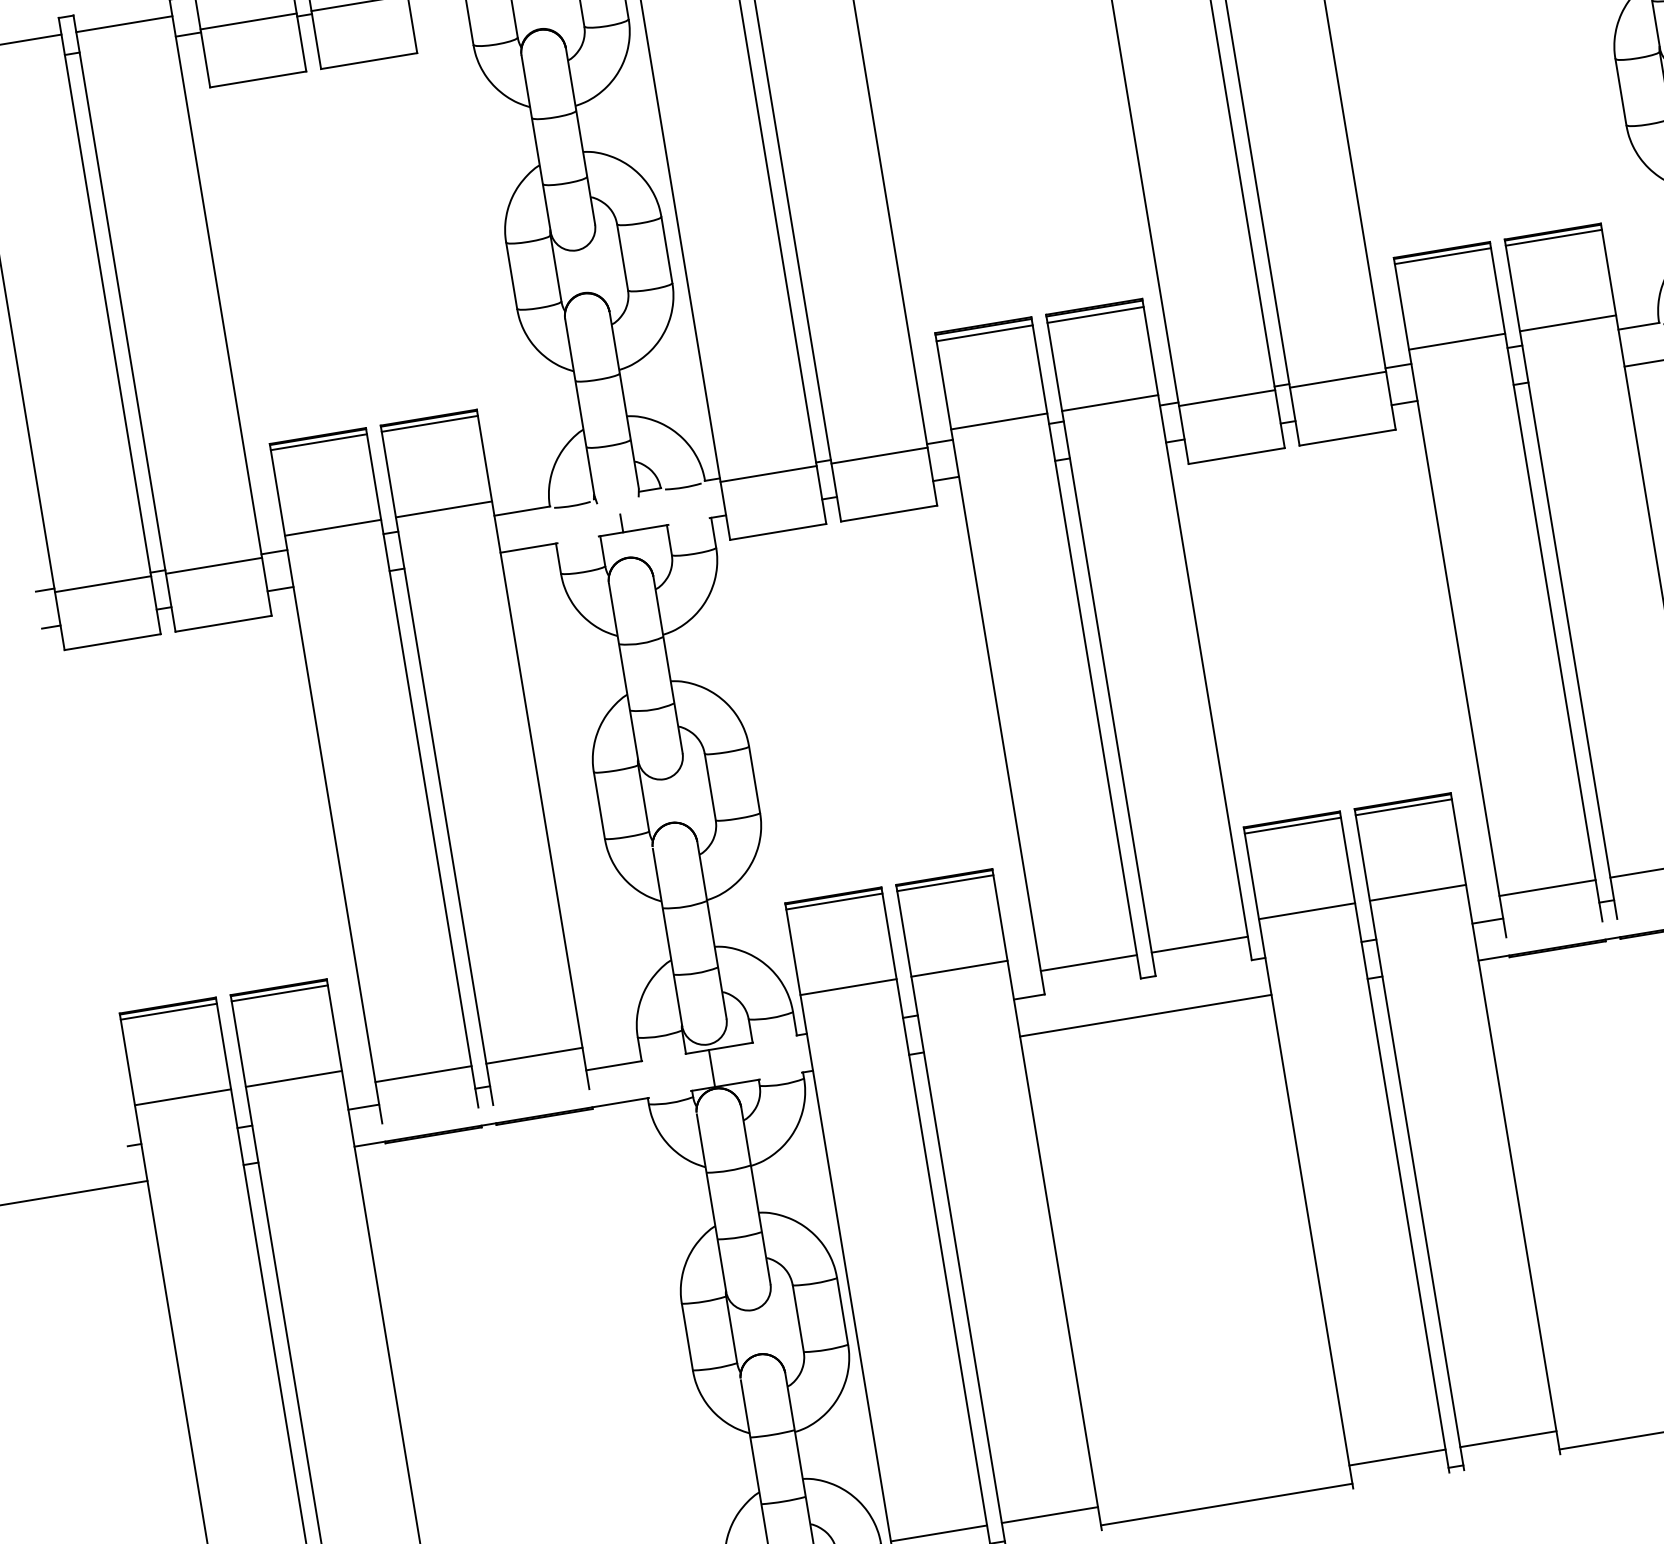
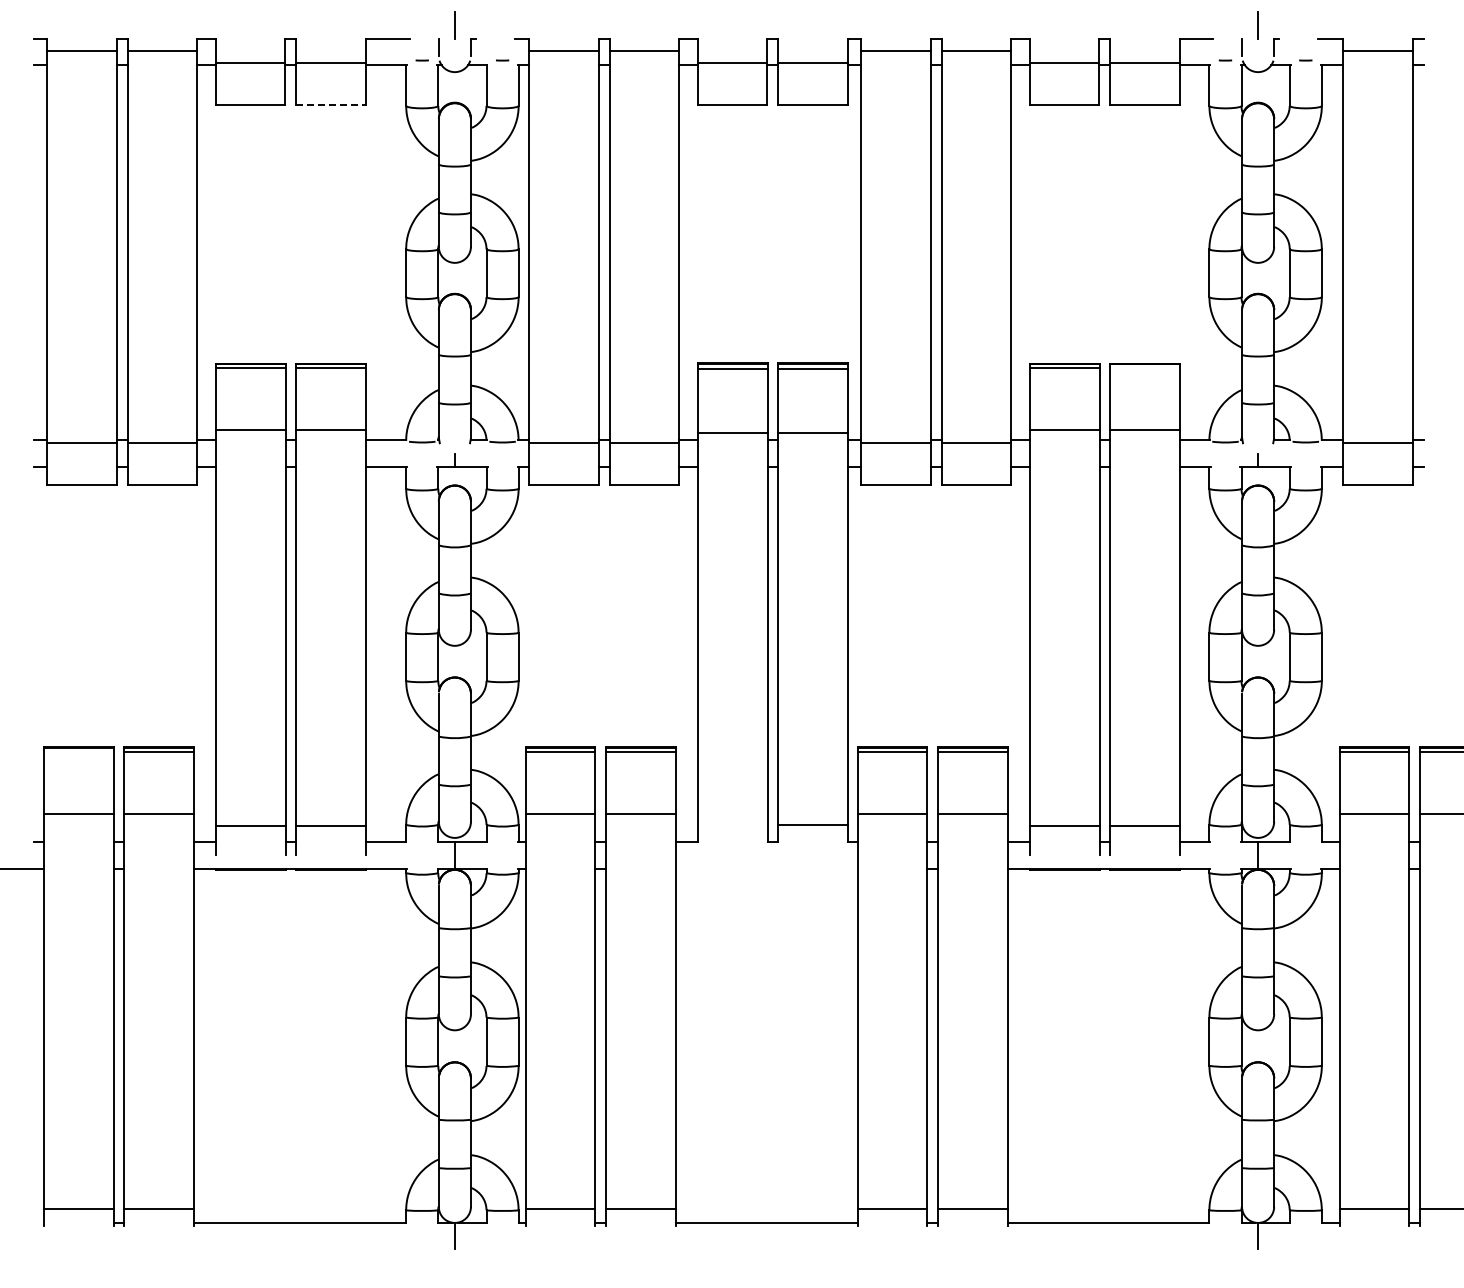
line: (368, 61) -> (330, 105), solid -> dashed
line: (1553, 238) -> (1144, 368), removed
line: (1088, 962) -> (732, 824), removed
line: (168, 1011) -> (78, 751), removed
line: (1145, 1015) -> (766, 868), removed

